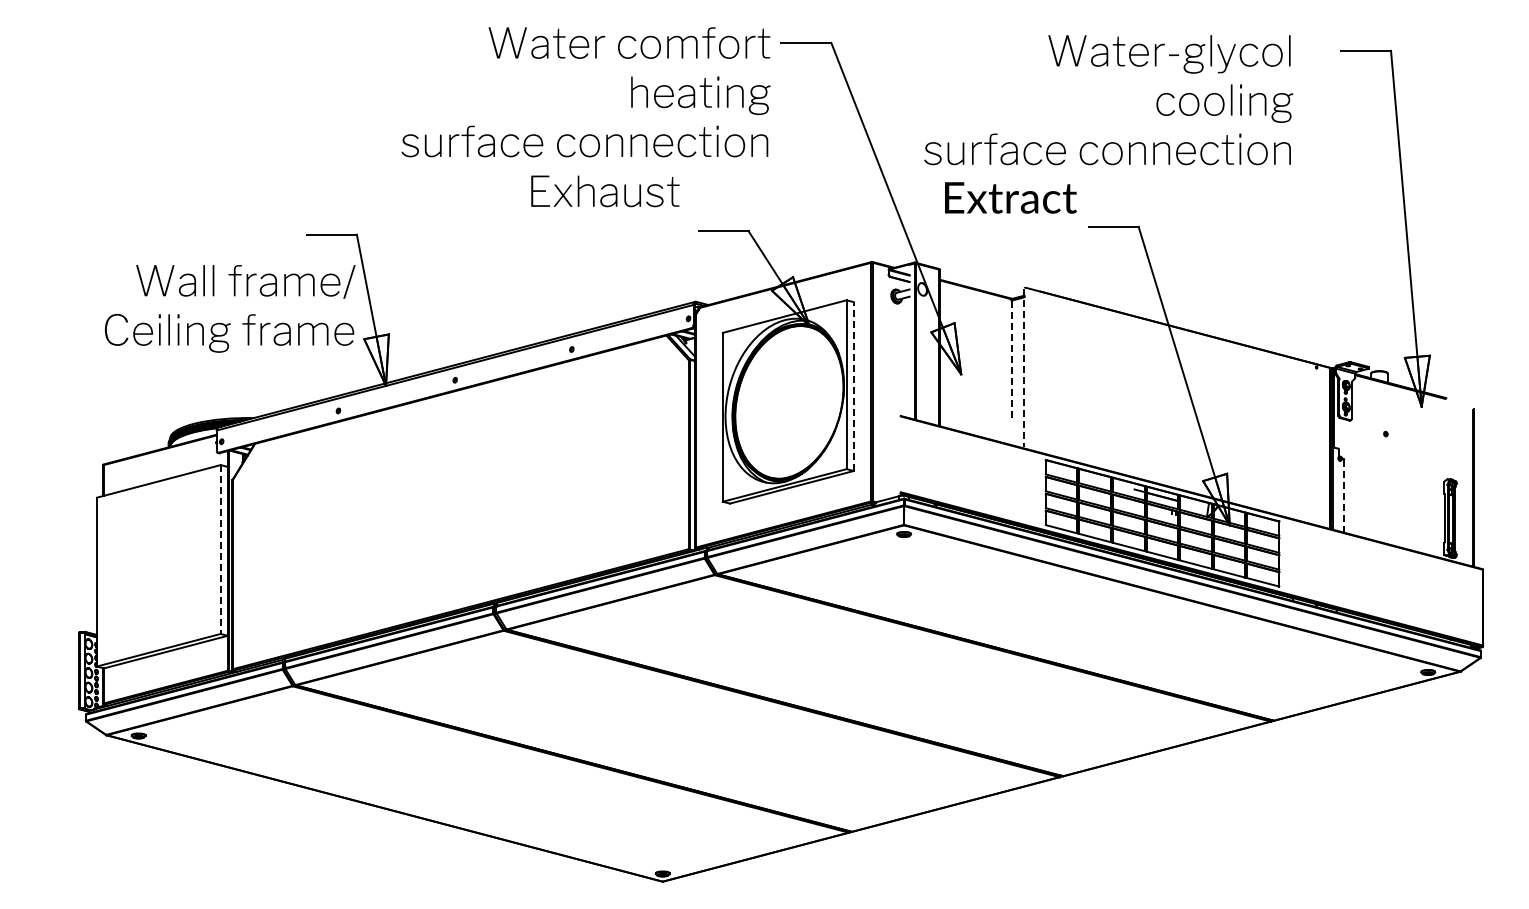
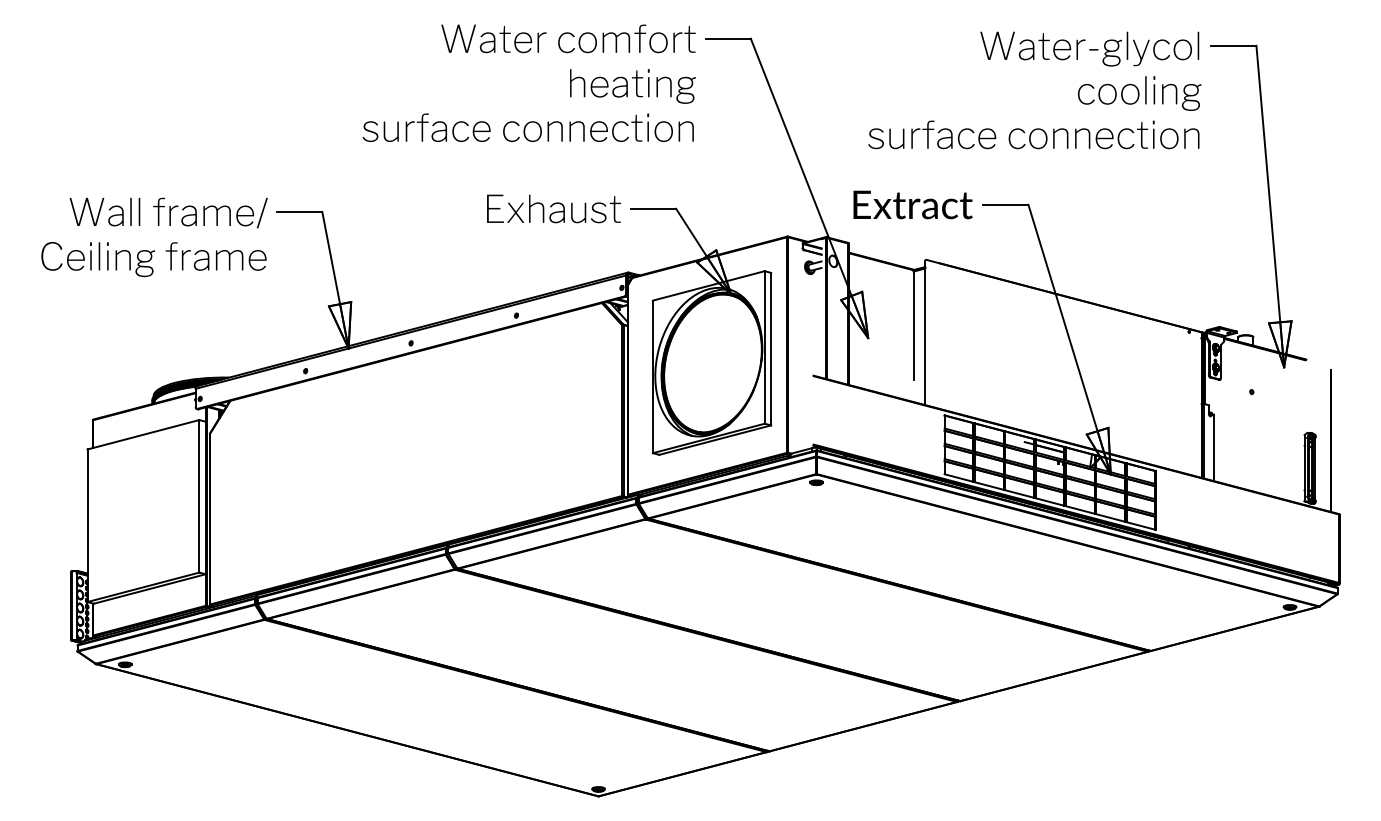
text: (1108, 100) -> (1034, 90), moved
text: (605, 191) -> (554, 209), moved
text: (1010, 197) -> (912, 204), moved
text: (230, 308) -> (154, 237), moved
line: (1011, 360) -> (913, 325), dashed -> solid
line: (1024, 368) -> (925, 332), dashed -> solid
line: (853, 386) -> (770, 349), dashed -> solid
line: (1344, 496) -> (1214, 448), dashed -> solid
line: (220, 550) -> (199, 497), dashed -> solid

